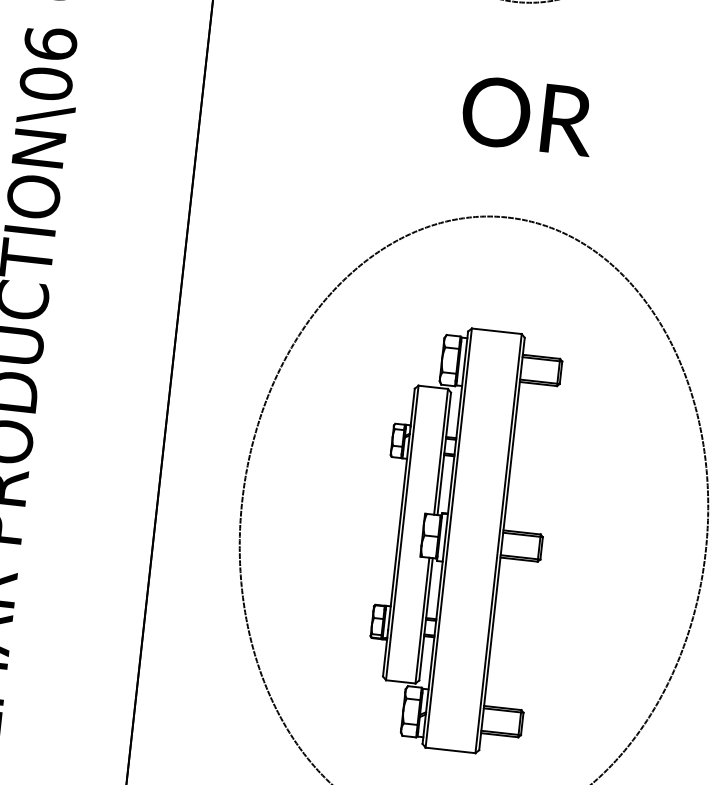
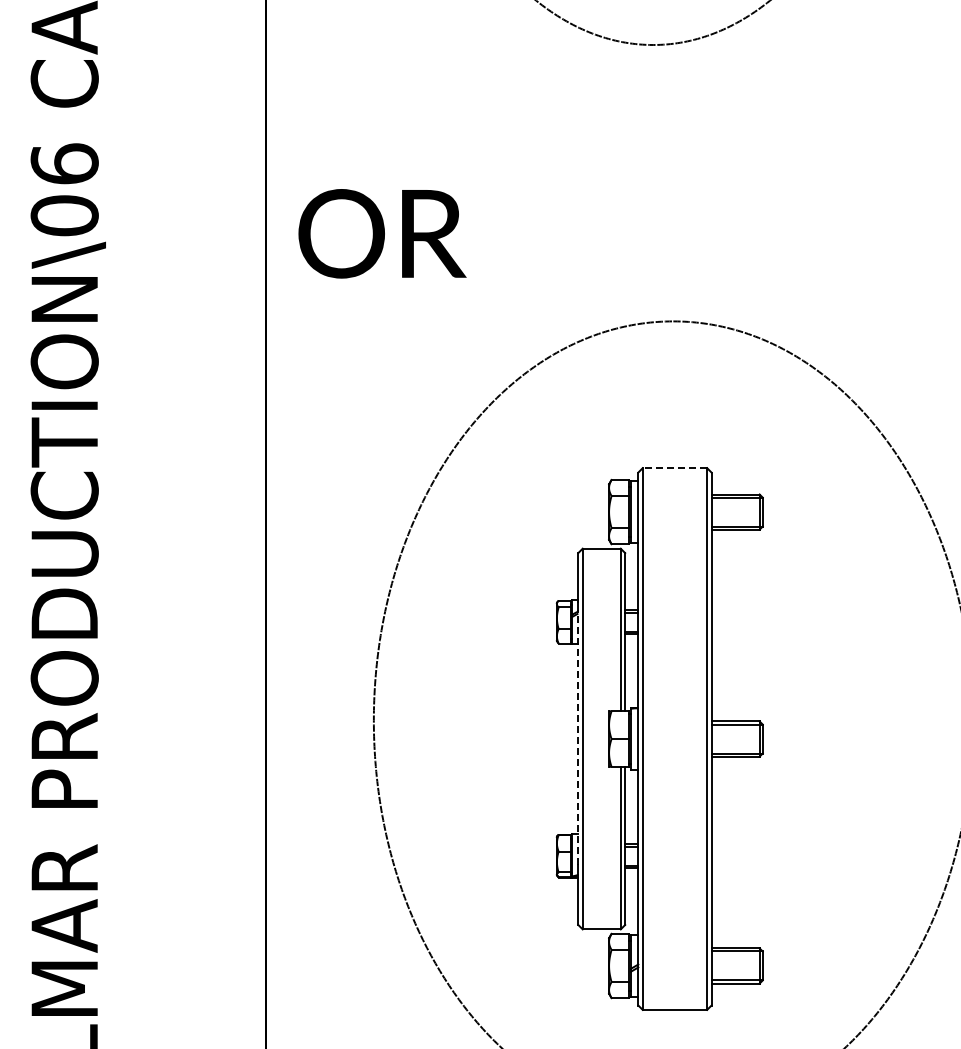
text: (528, 115) -> (382, 233), moved
line: (496, 331) -> (674, 468), solid -> dashed
line: (399, 532) -> (578, 738), solid -> dashed

